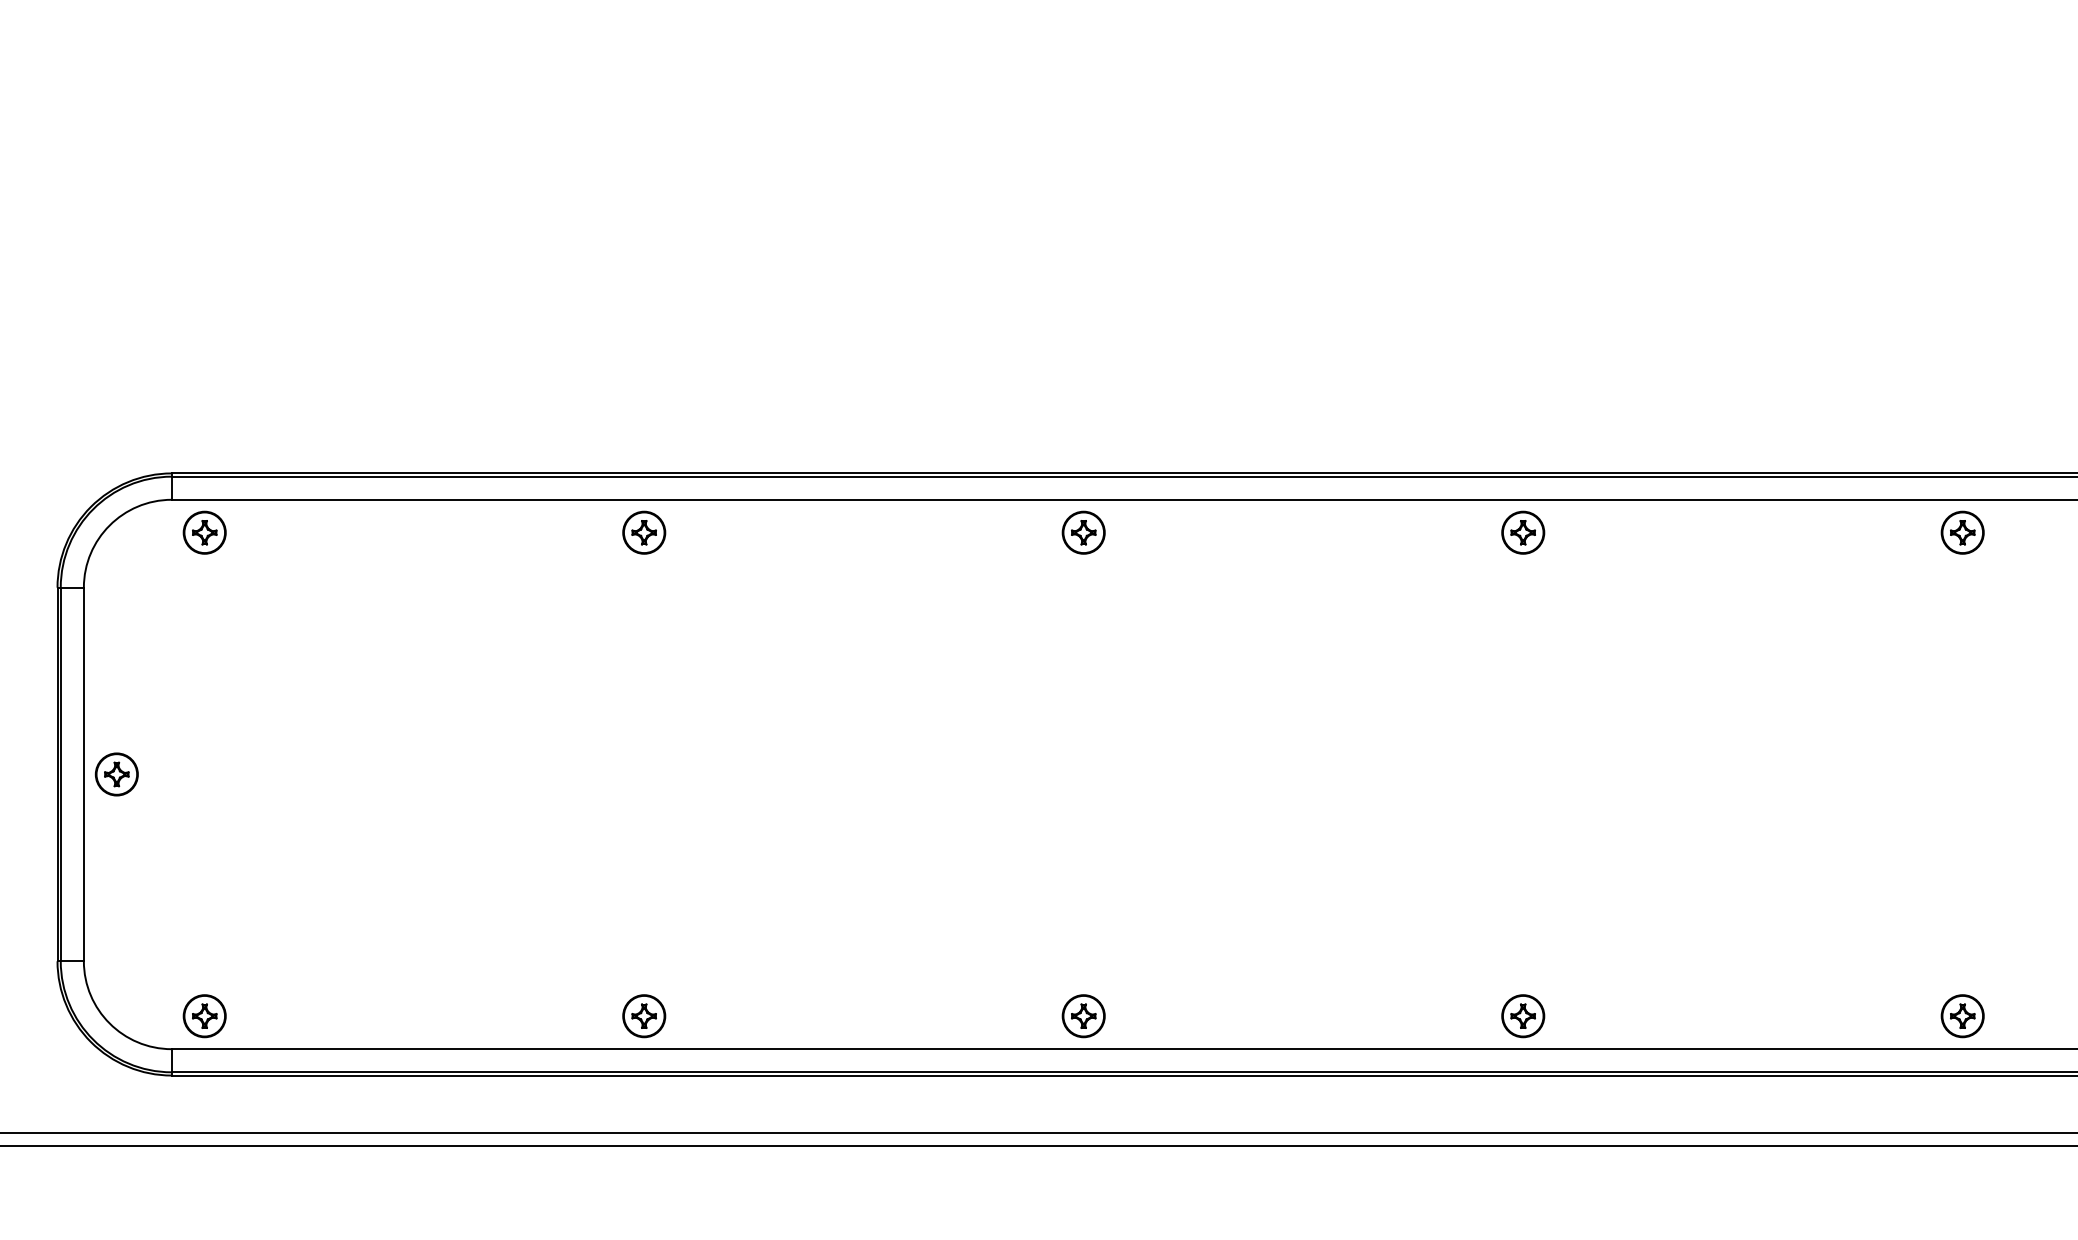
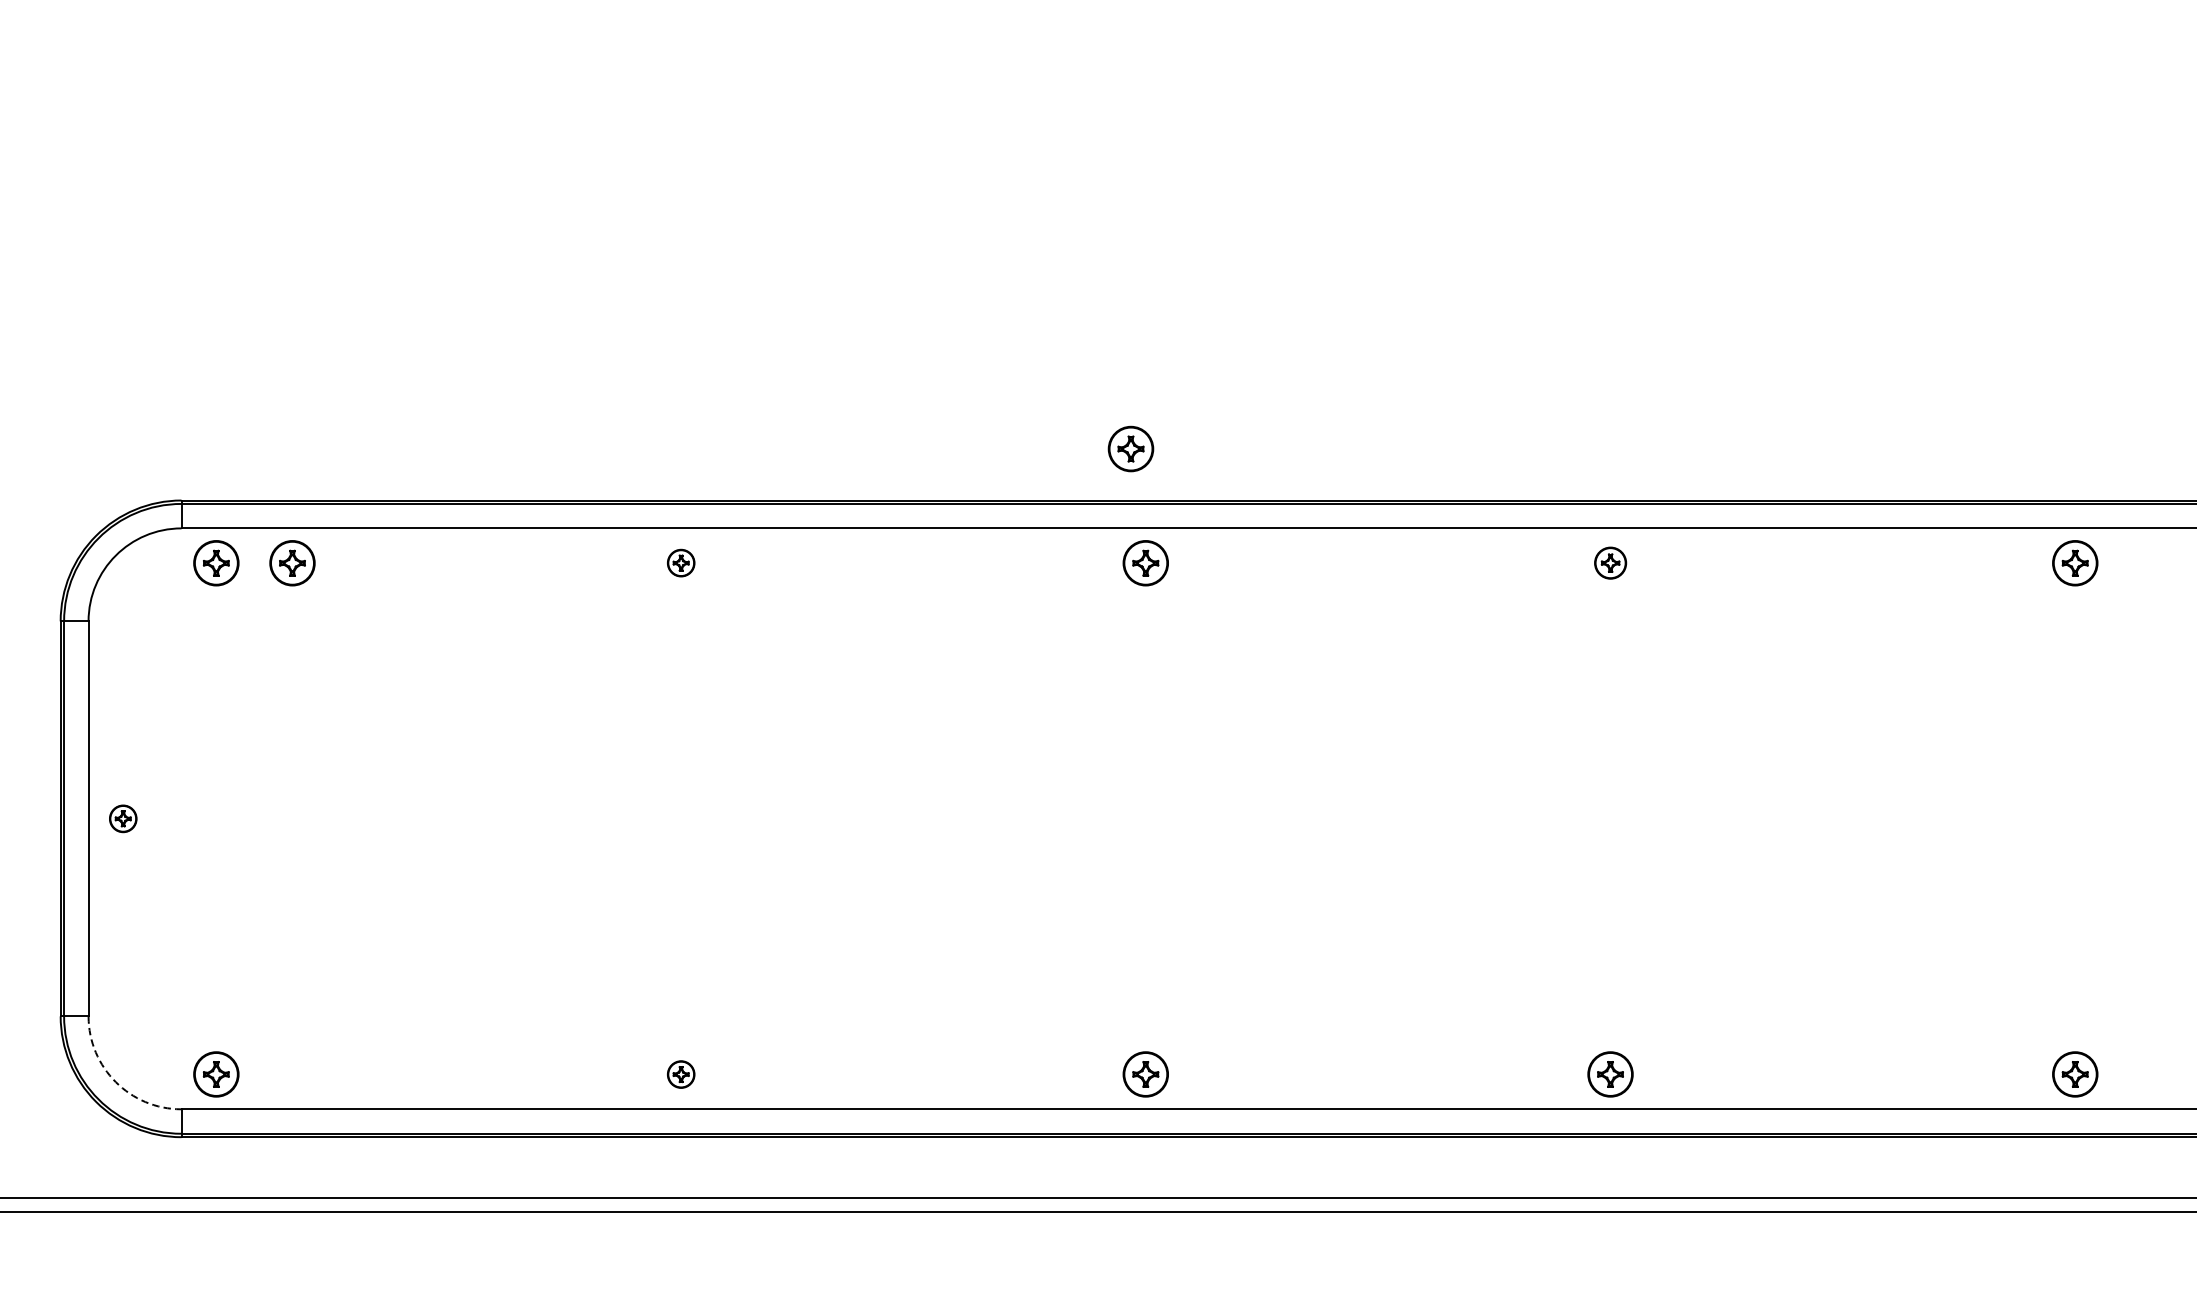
part: (1069, 424) -> (1130, 448), added
part: (276, 532) -> (292, 562), added
part: (644, 532) -> (681, 562), size x0.6
part: (1523, 532) -> (1610, 562), size x0.7
part: (116, 774) -> (123, 818), size x0.6
part: (644, 1016) -> (681, 1074), size x0.6
arc: (109, 1023) -> (115, 1082), solid -> dashed

